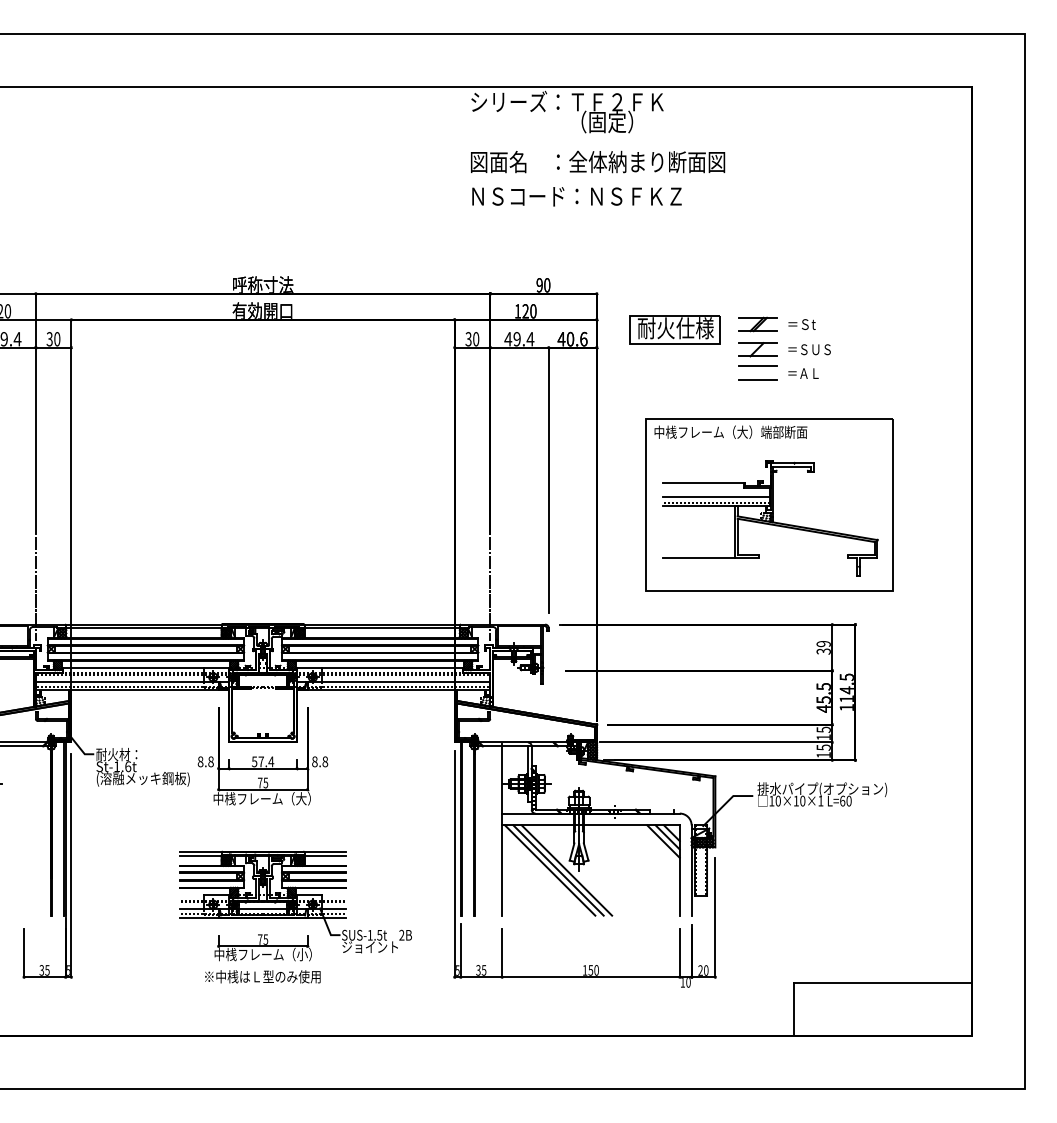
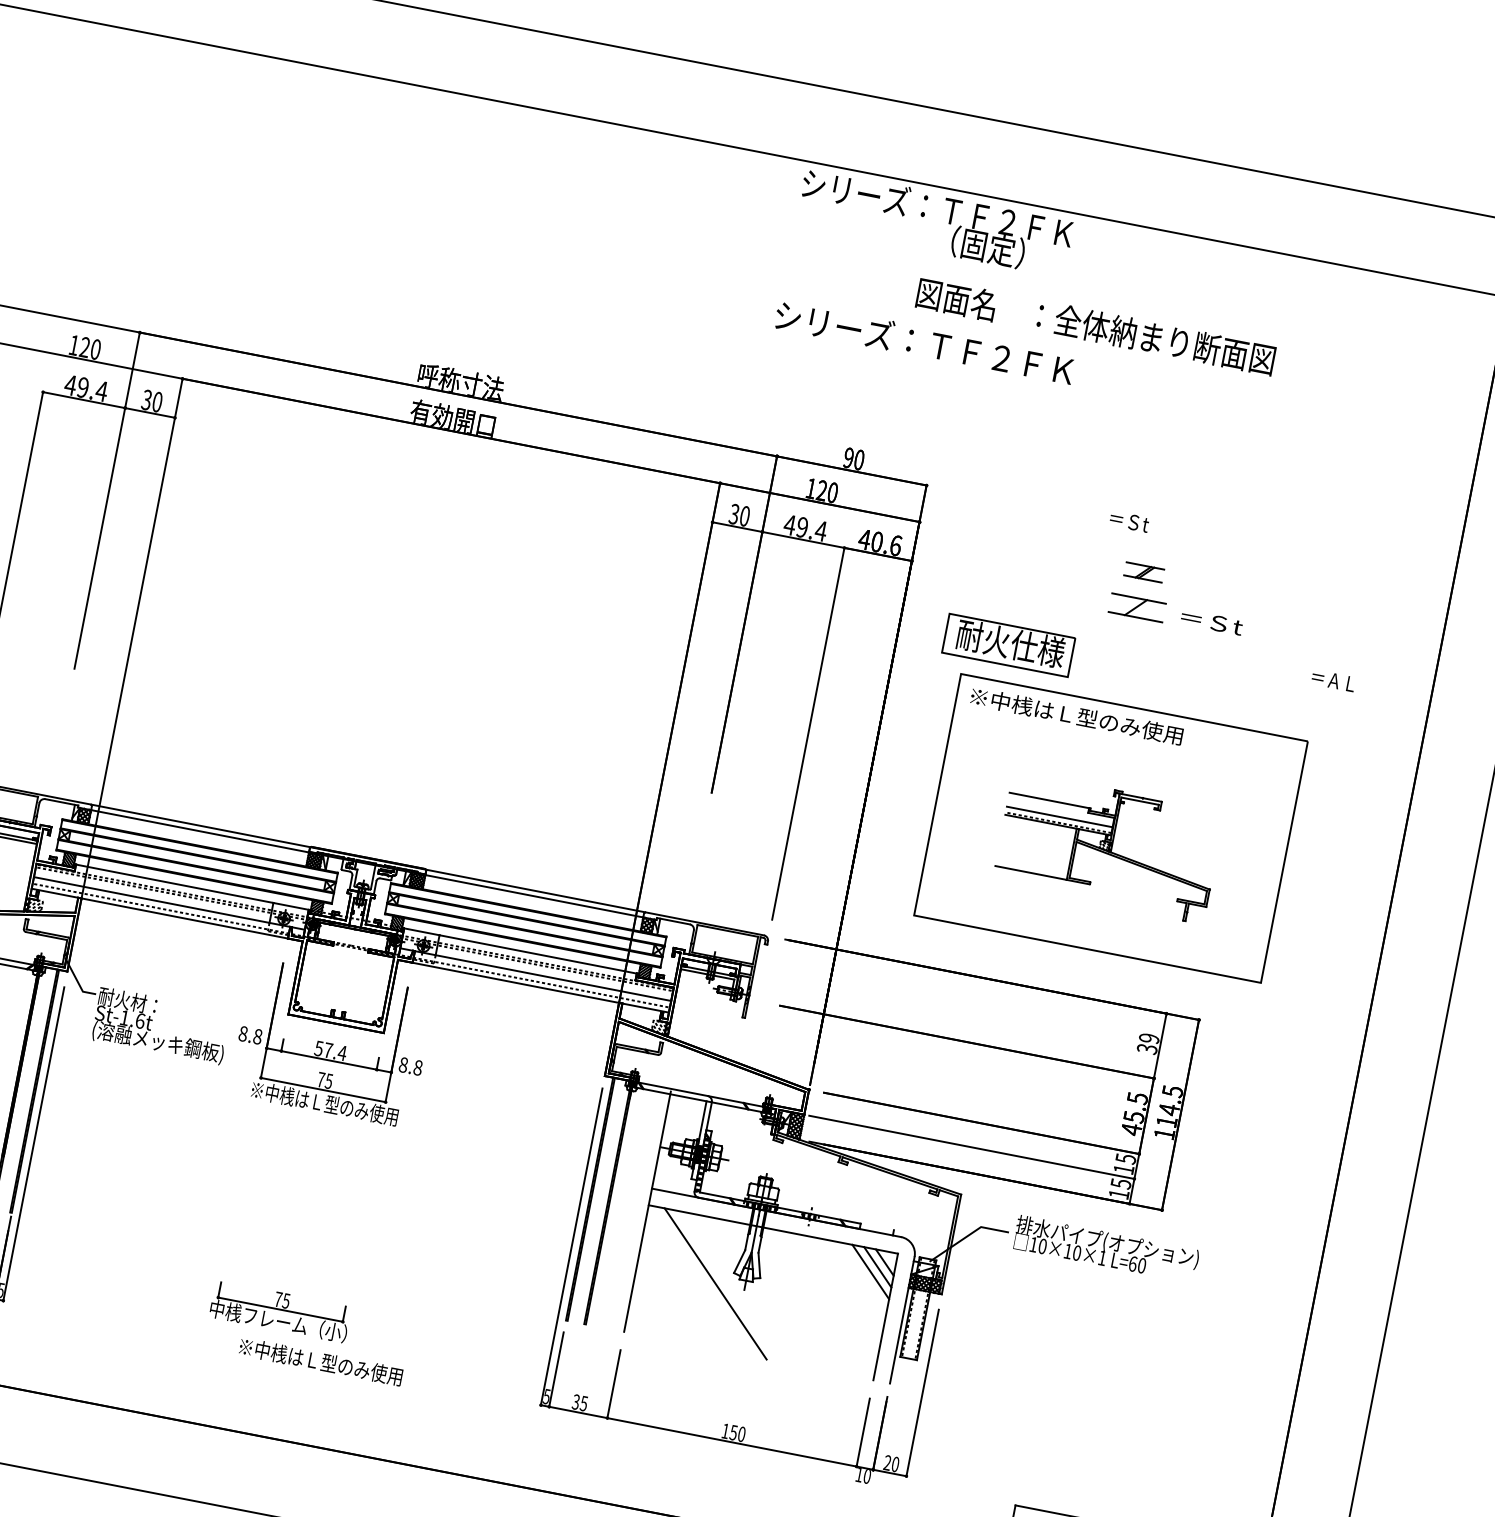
text: (598, 161) -> (1096, 326), moved
text: (576, 195) -> (924, 342), ＮＳコード：ＮＳＦＫＺ -> シリーズ：ＴＦ２ＦＫ
part: (757, 324) -> (1143, 572), size x0.7
text: (801, 324) -> (1128, 521), moved
part: (674, 329) -> (1008, 645), moved
text: (810, 349) -> (1211, 621), ＝ＳＵＳ -> ＝Ｓt
line: (757, 366) -> (1132, 631), removed
text: (803, 373) -> (1333, 680), moved
line: (757, 379) -> (1128, 649), removed
text: (730, 431) -> (1076, 715), 中桟フレーム（大）端部断面 -> ※中桟はＬ型のみ使用
part: (770, 518) -> (1108, 847), size x0.7
line: (35, 588) -> (58, 745), removed
line: (490, 588) -> (697, 869), removed
text: (265, 798) -> (324, 1102), 中桟フレーム（大） -> ※中桟はＬ型のみ使用
line: (550, 870) -> (704, 1281), removed
line: (566, 870) -> (726, 1286), removed
part: (295, 901) -> (338, 1255), removed
text: (262, 976) -> (320, 1361), moved

